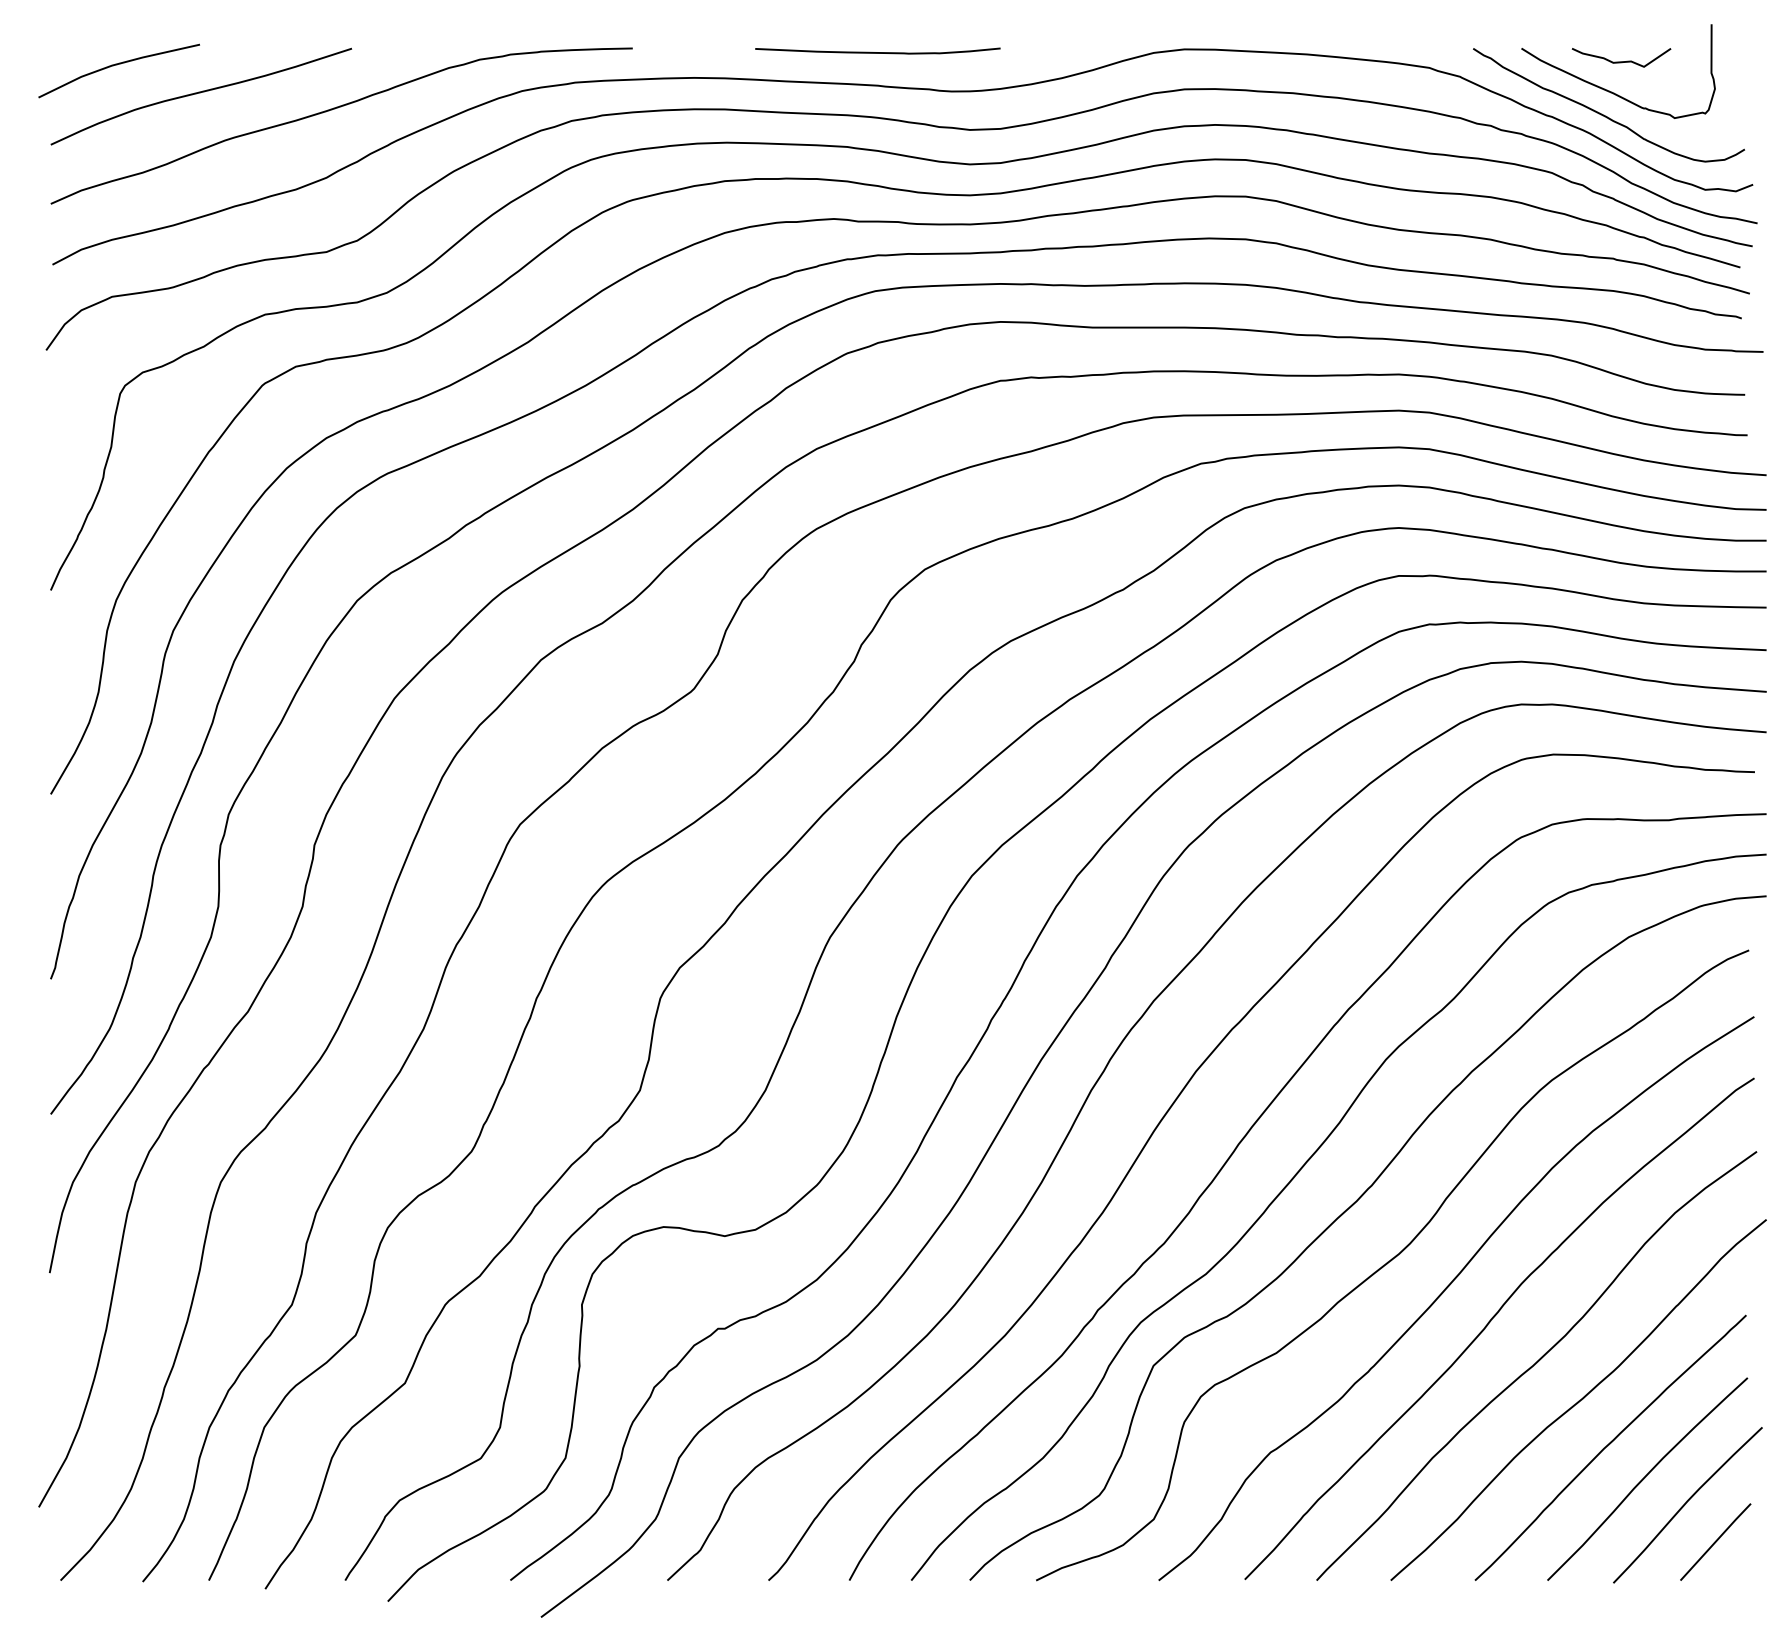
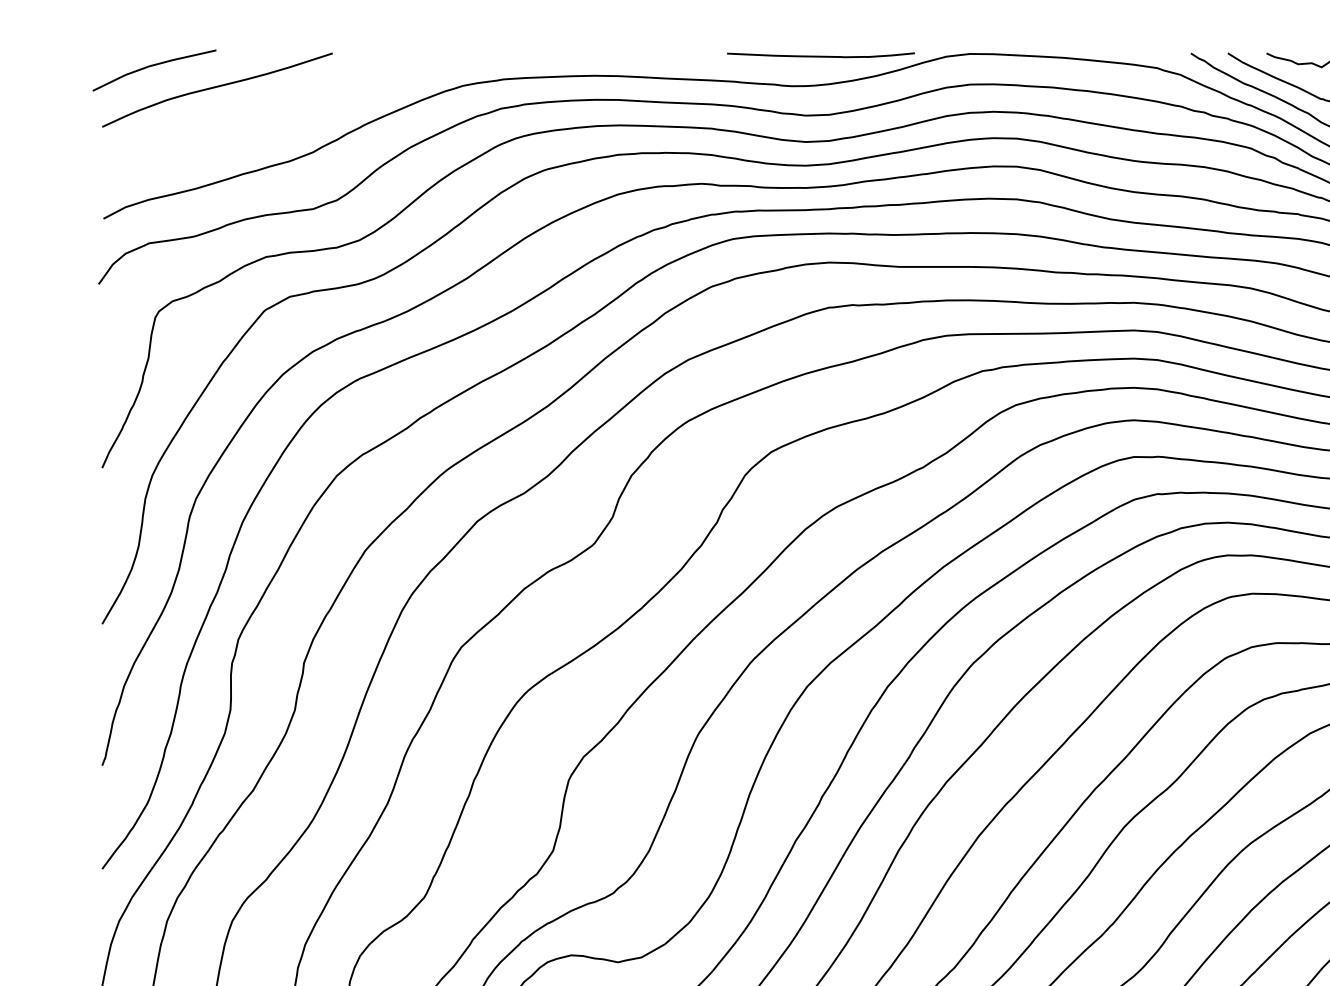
curve: (877, 52) -> (820, 56), moved
curve: (335, 109) -> (320, 99), removed

